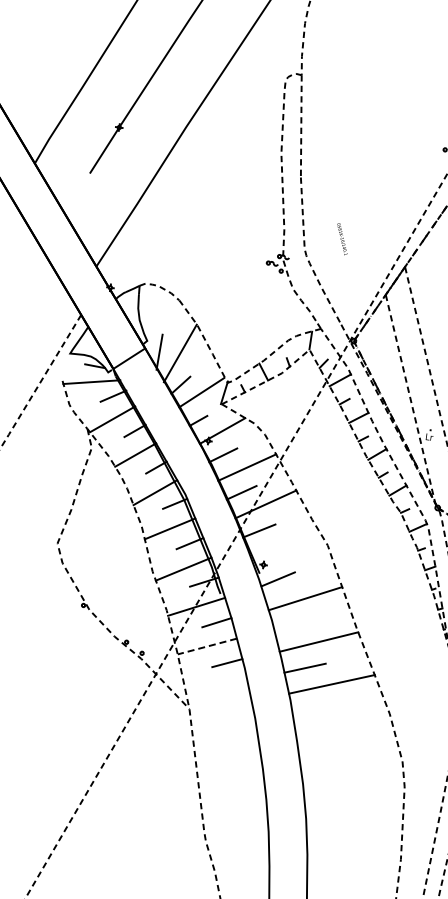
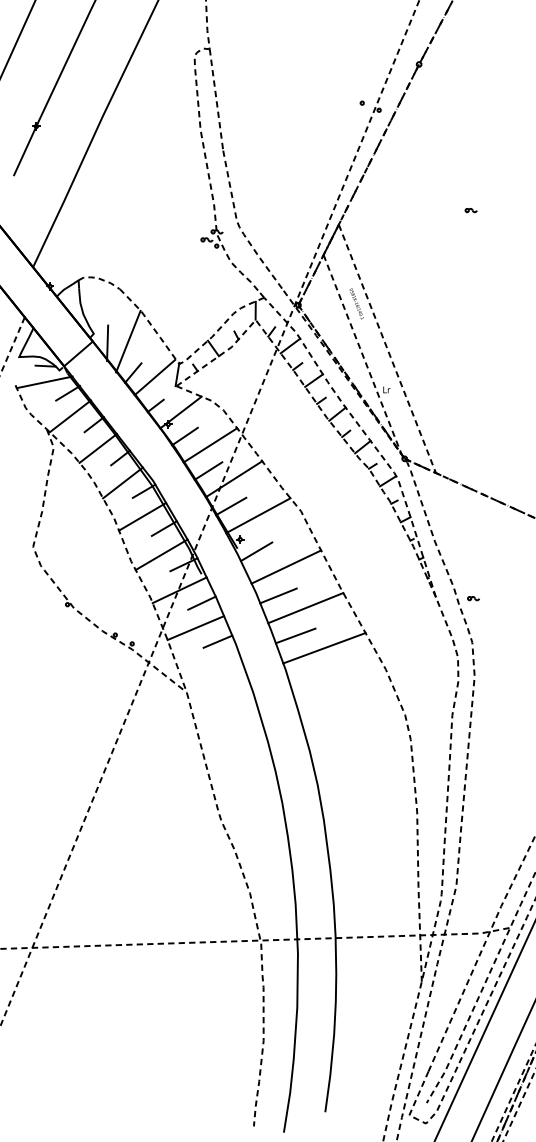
text: (342, 238) -> (356, 303), moved
line: (285, 543) -> (258, 515), added
line: (293, 625) -> (278, 595), added
line: (206, 646) -> (195, 628), dashed -> solid

